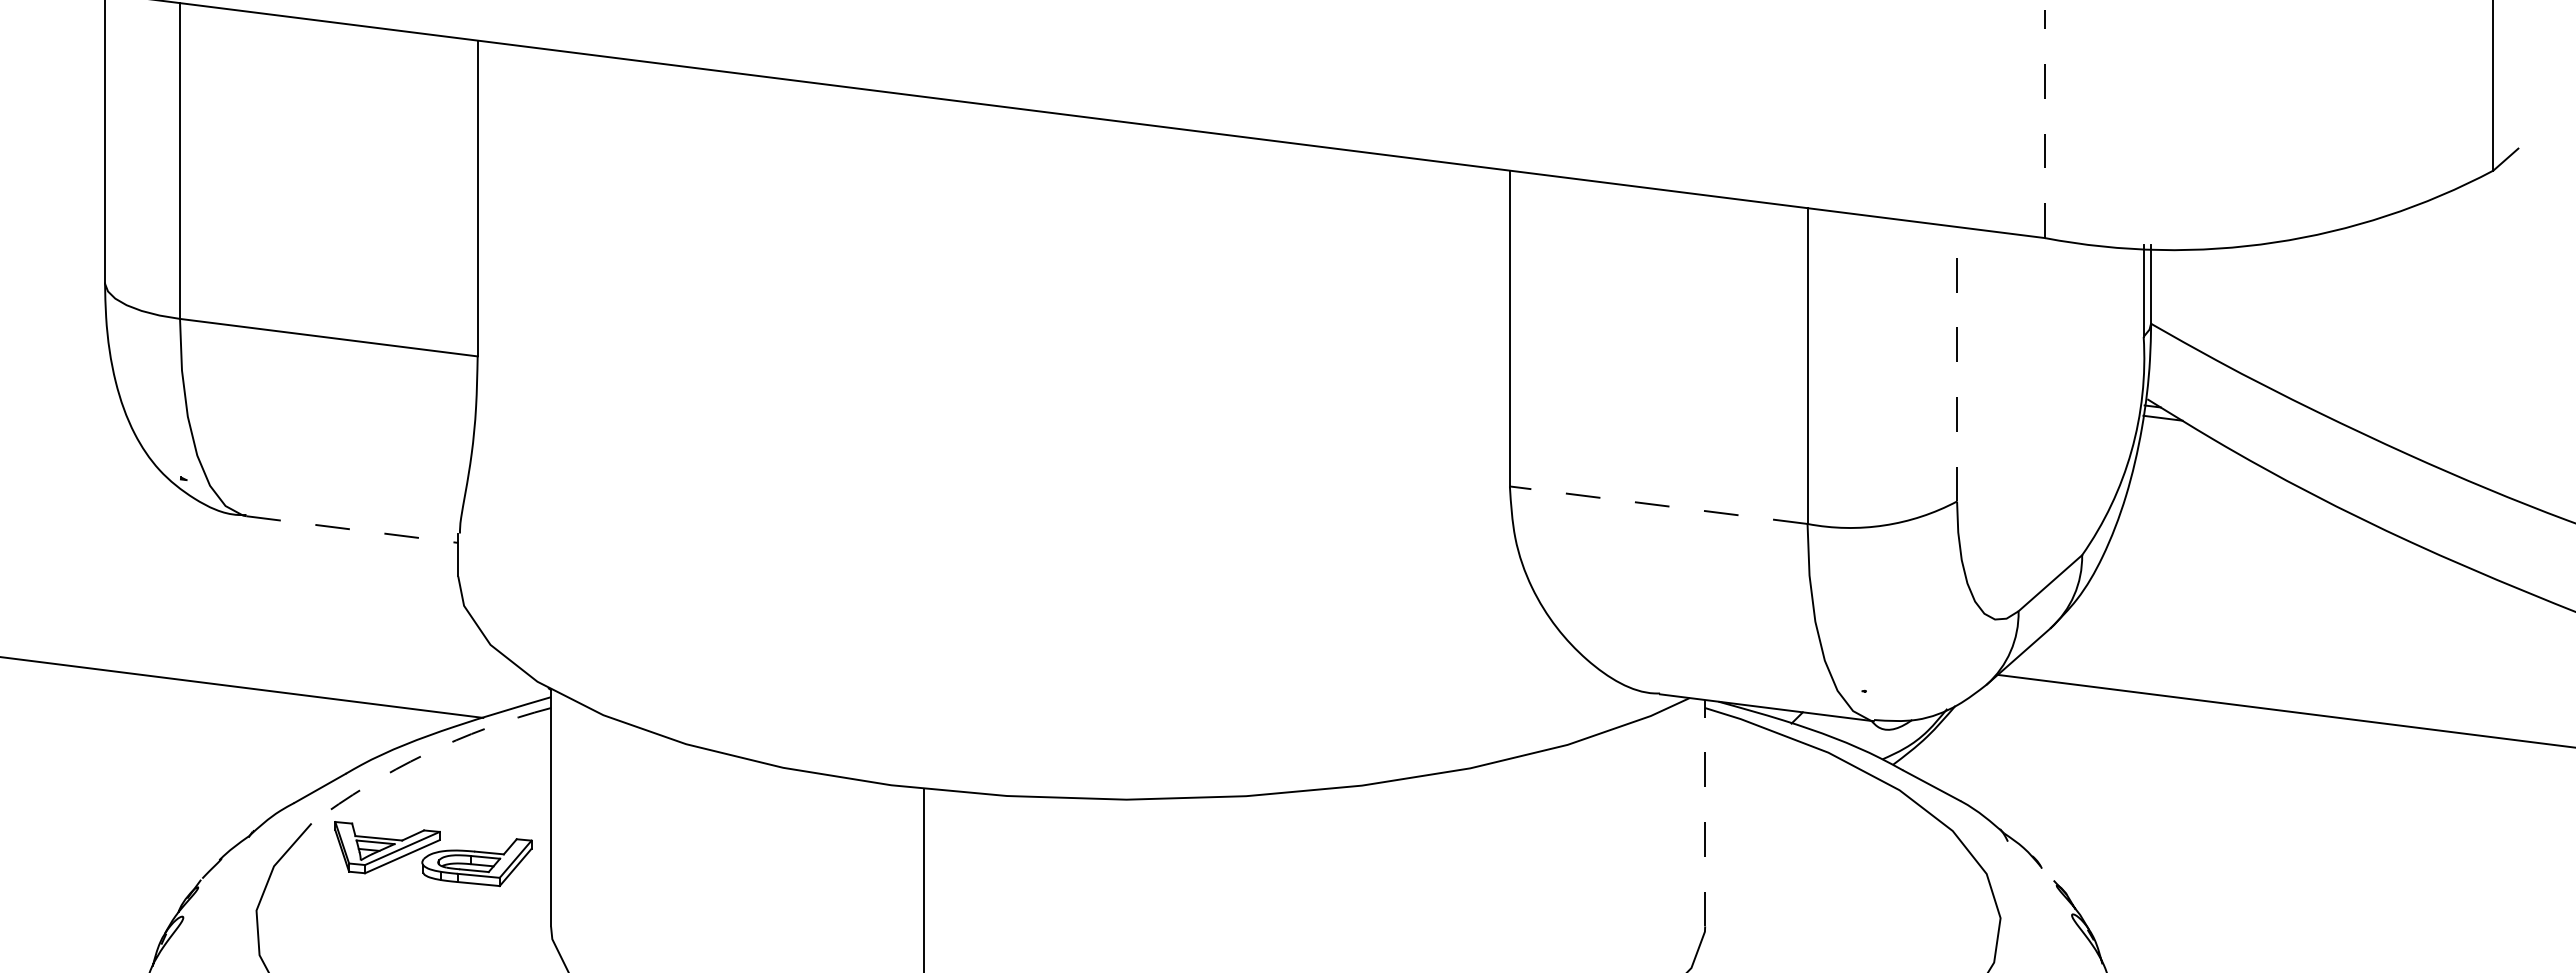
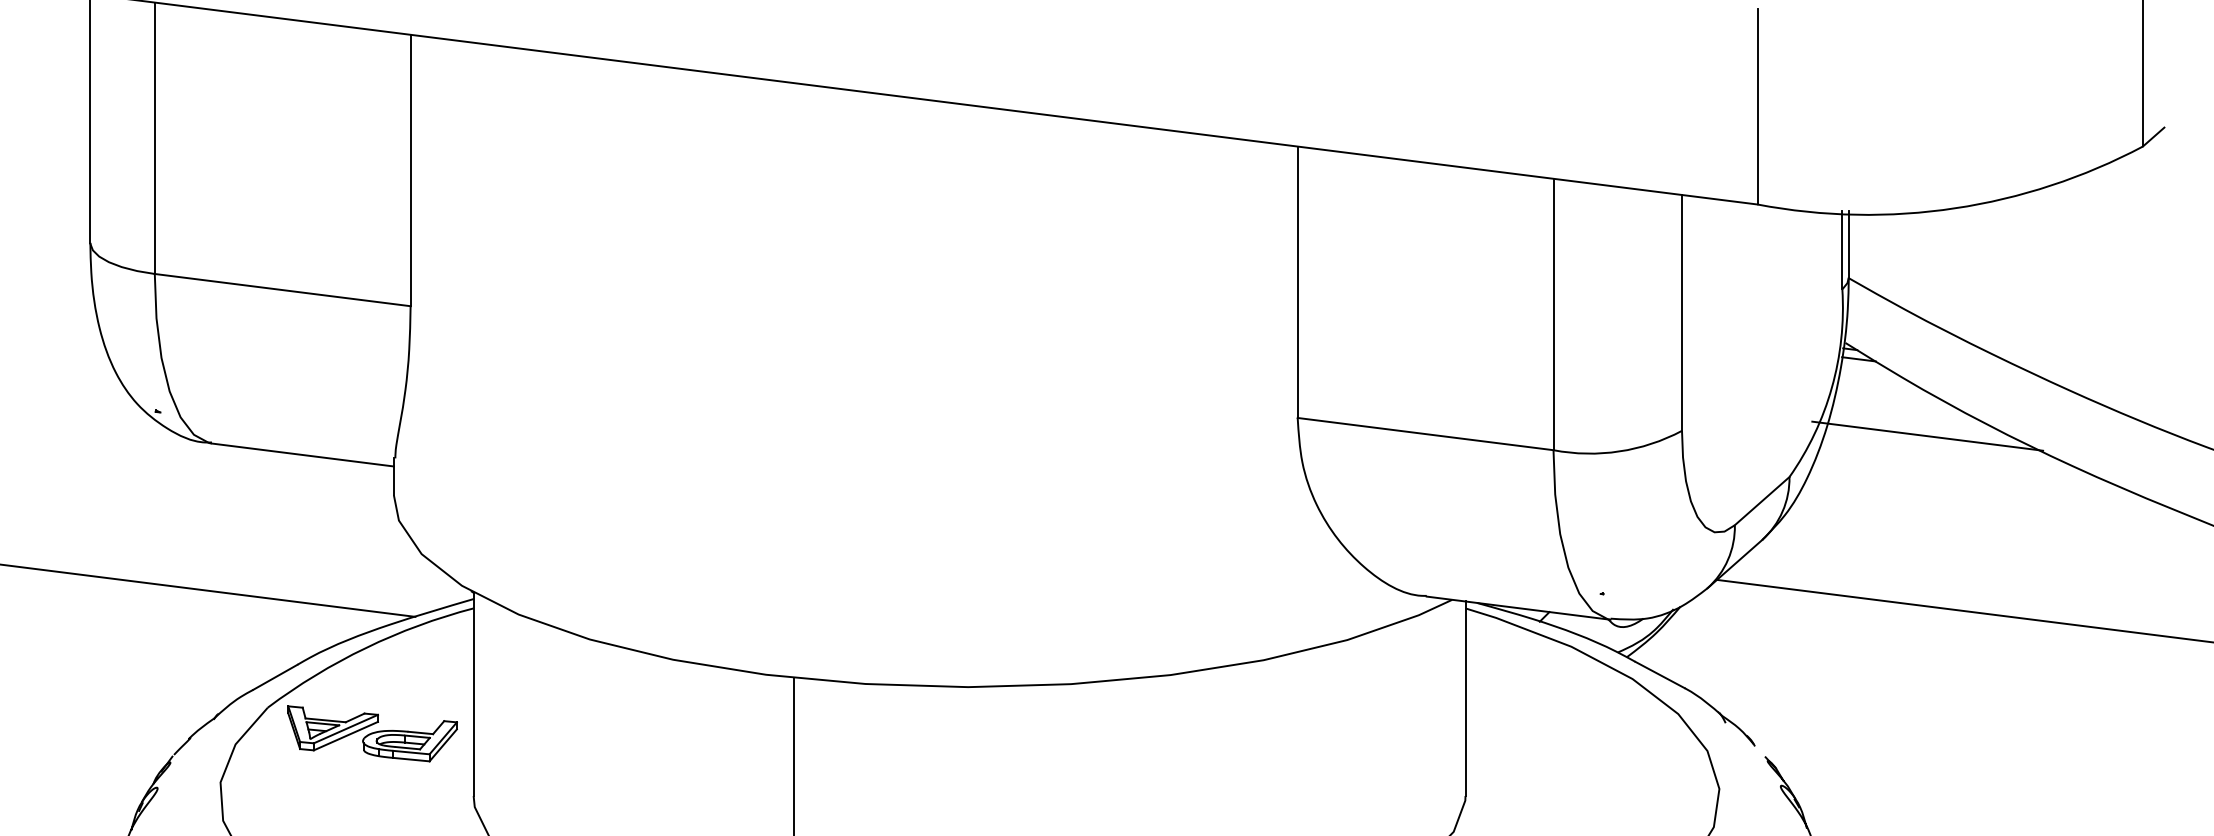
line: (2044, 124) -> (1757, 106), dashed -> solid
line: (1957, 363) -> (1682, 312), dashed -> solid
line: (1658, 505) -> (1425, 434), dashed -> solid
line: (2242, 507) -> (1927, 436), added
line: (352, 529) -> (303, 454), dashed -> solid
arc: (425, 754) -> (365, 648), dashed -> solid
line: (1705, 812) -> (1465, 698), dashed -> solid

